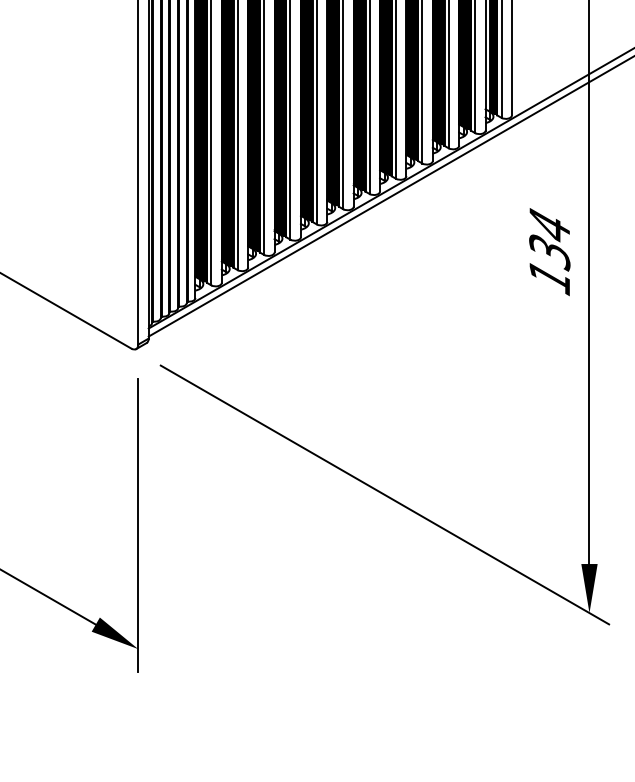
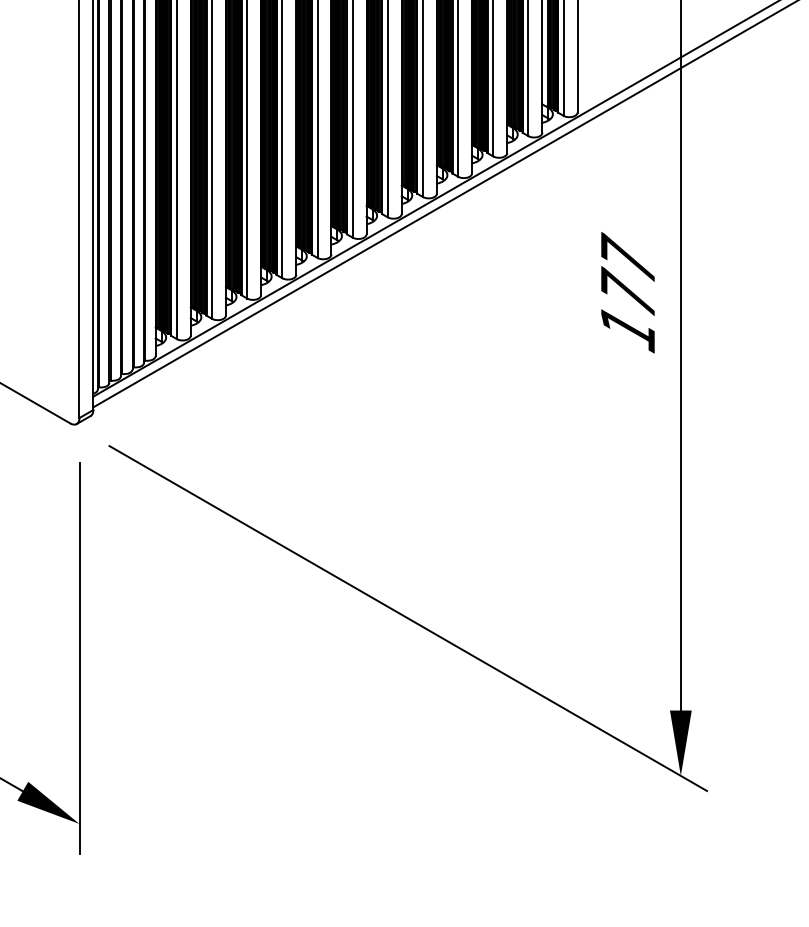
text: (549, 238) -> (627, 276), 134 -> 177

